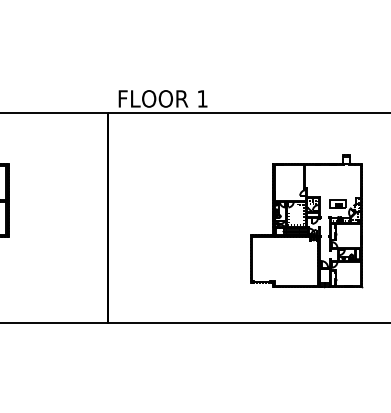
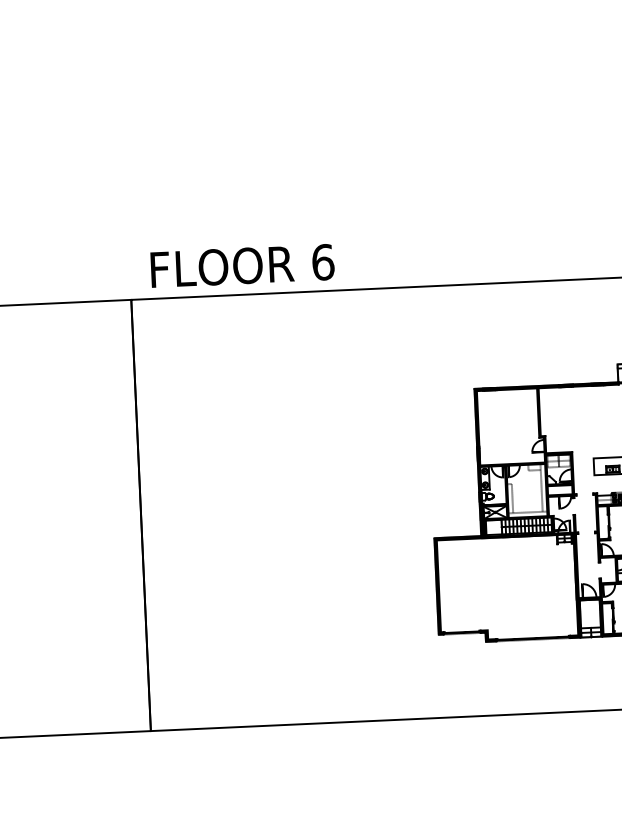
text: (202, 98) -> (322, 261), 1 -> 6

